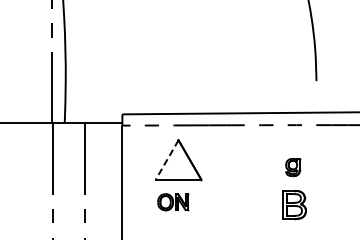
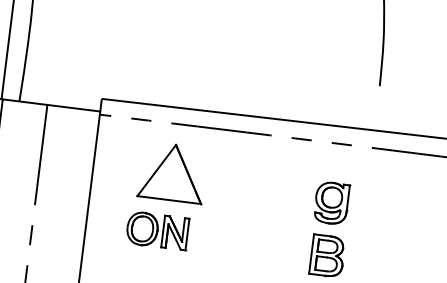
line: (167, 159) -> (157, 170), dashed -> solid
part: (292, 167) -> (331, 203), size x1.67
part: (172, 202) -> (156, 231), size x1.43

